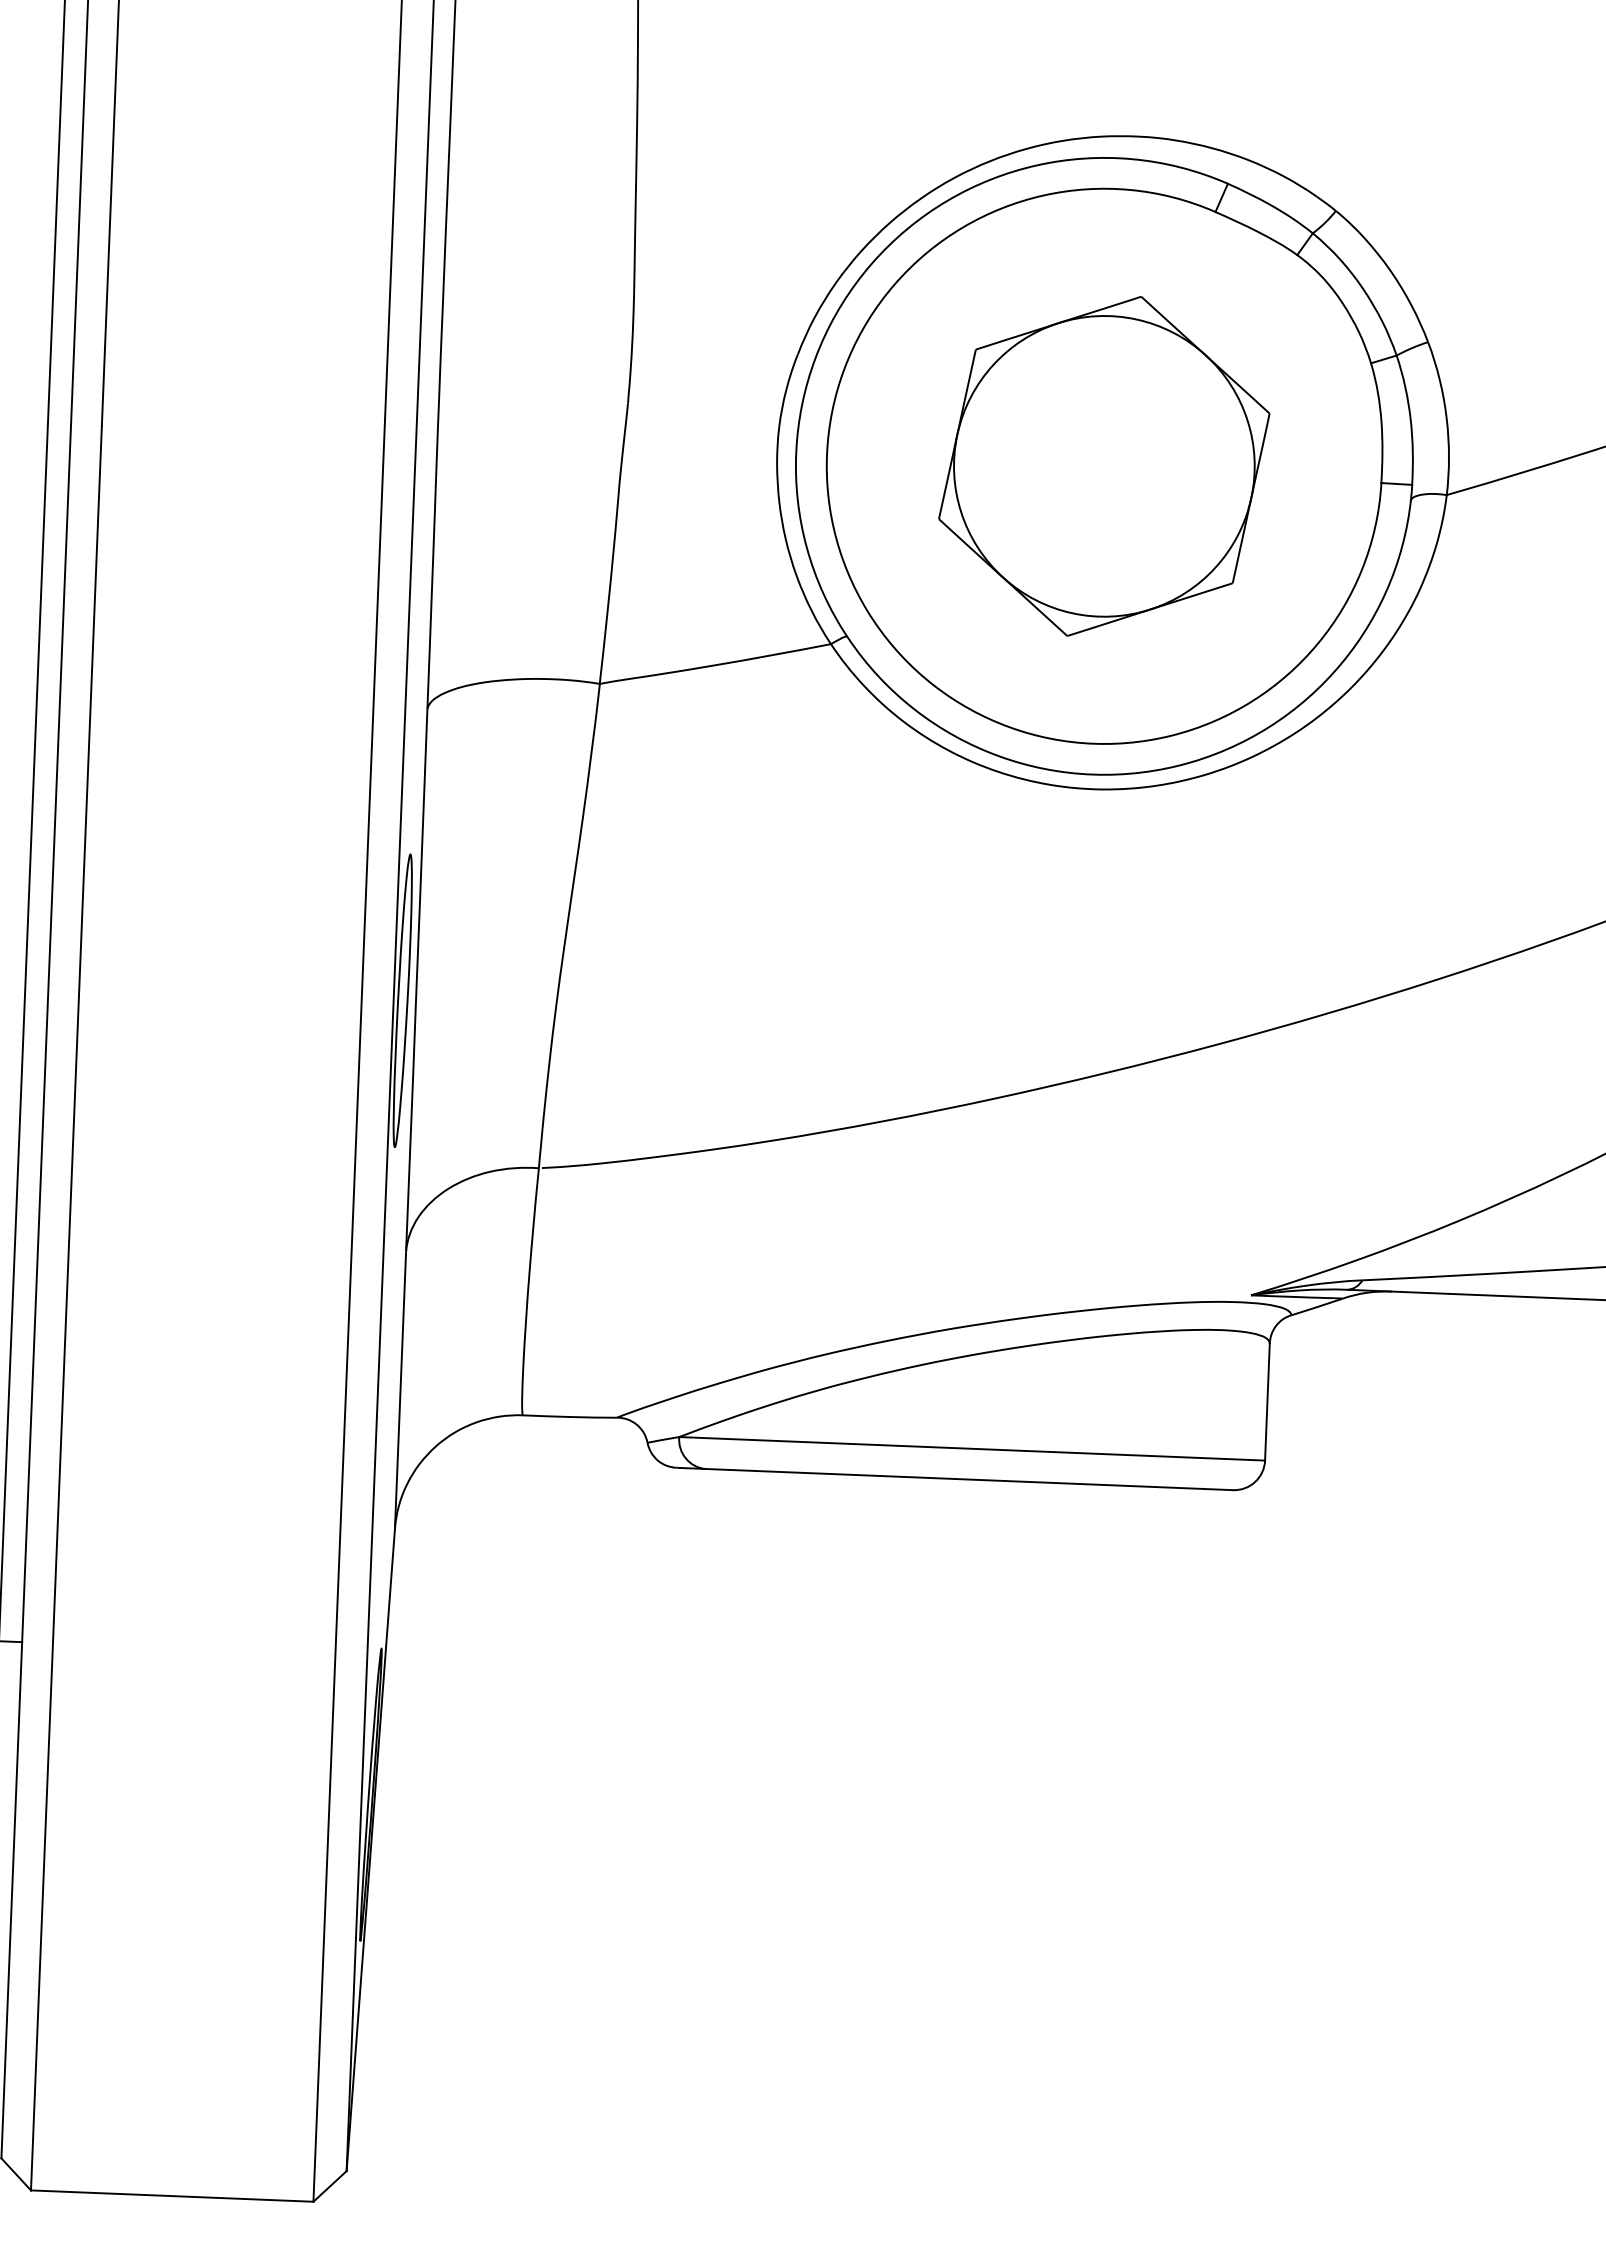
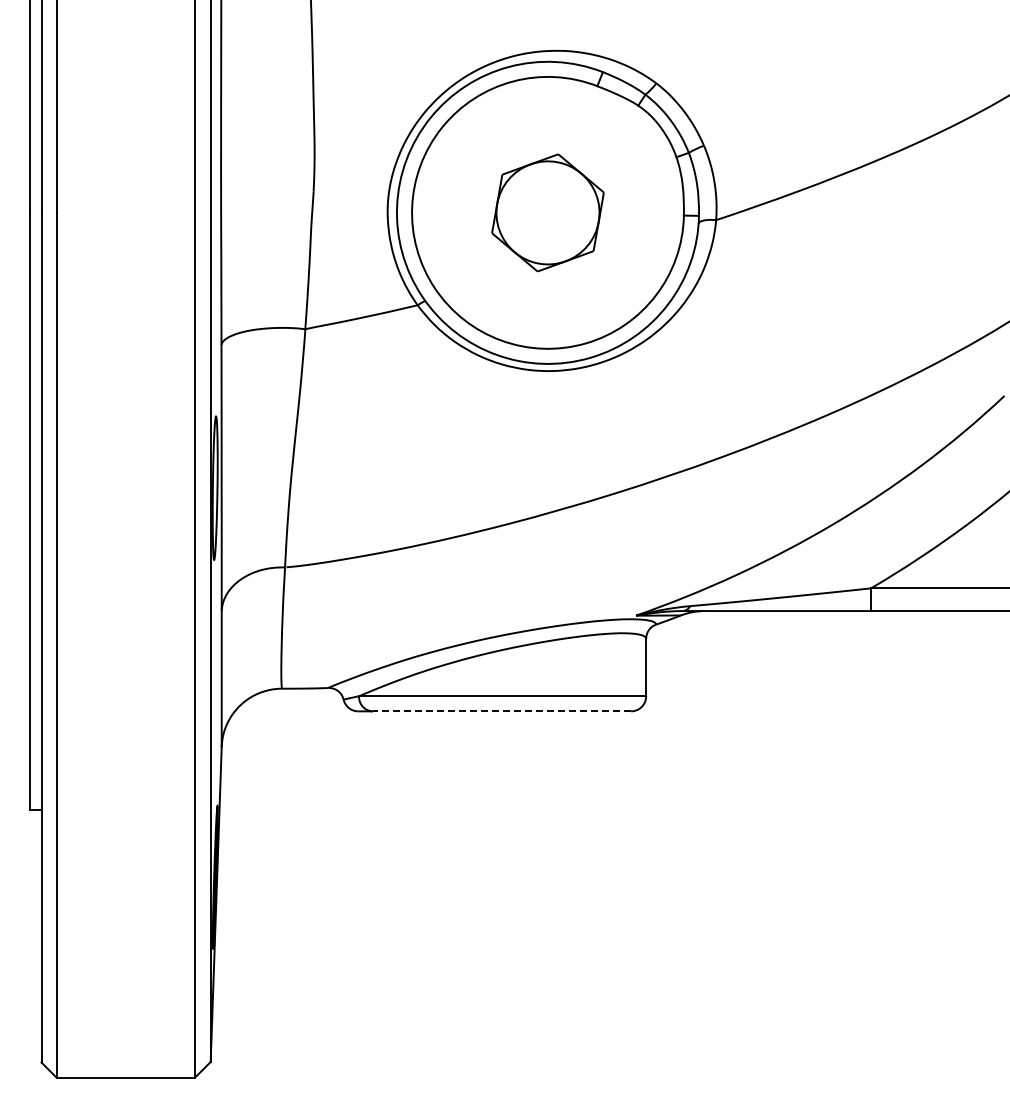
part: (1103, 465) -> (547, 212), size x0.7
line: (968, 1479) -> (501, 711), solid -> dashed

